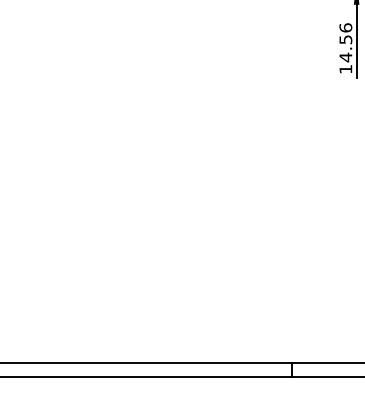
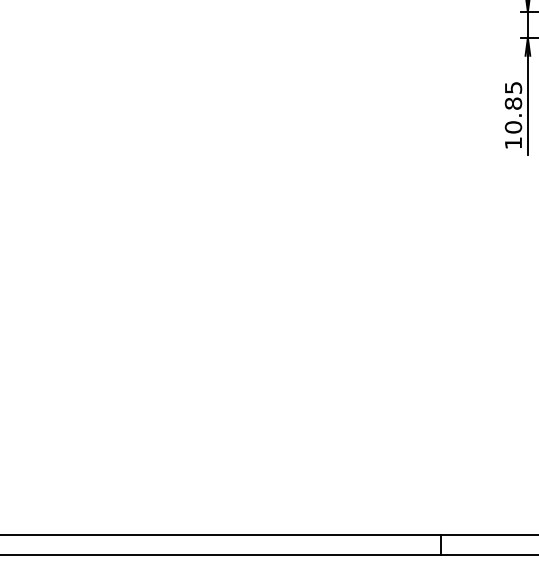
text: (345, 42) -> (513, 107), 14.56 -> 10.85

